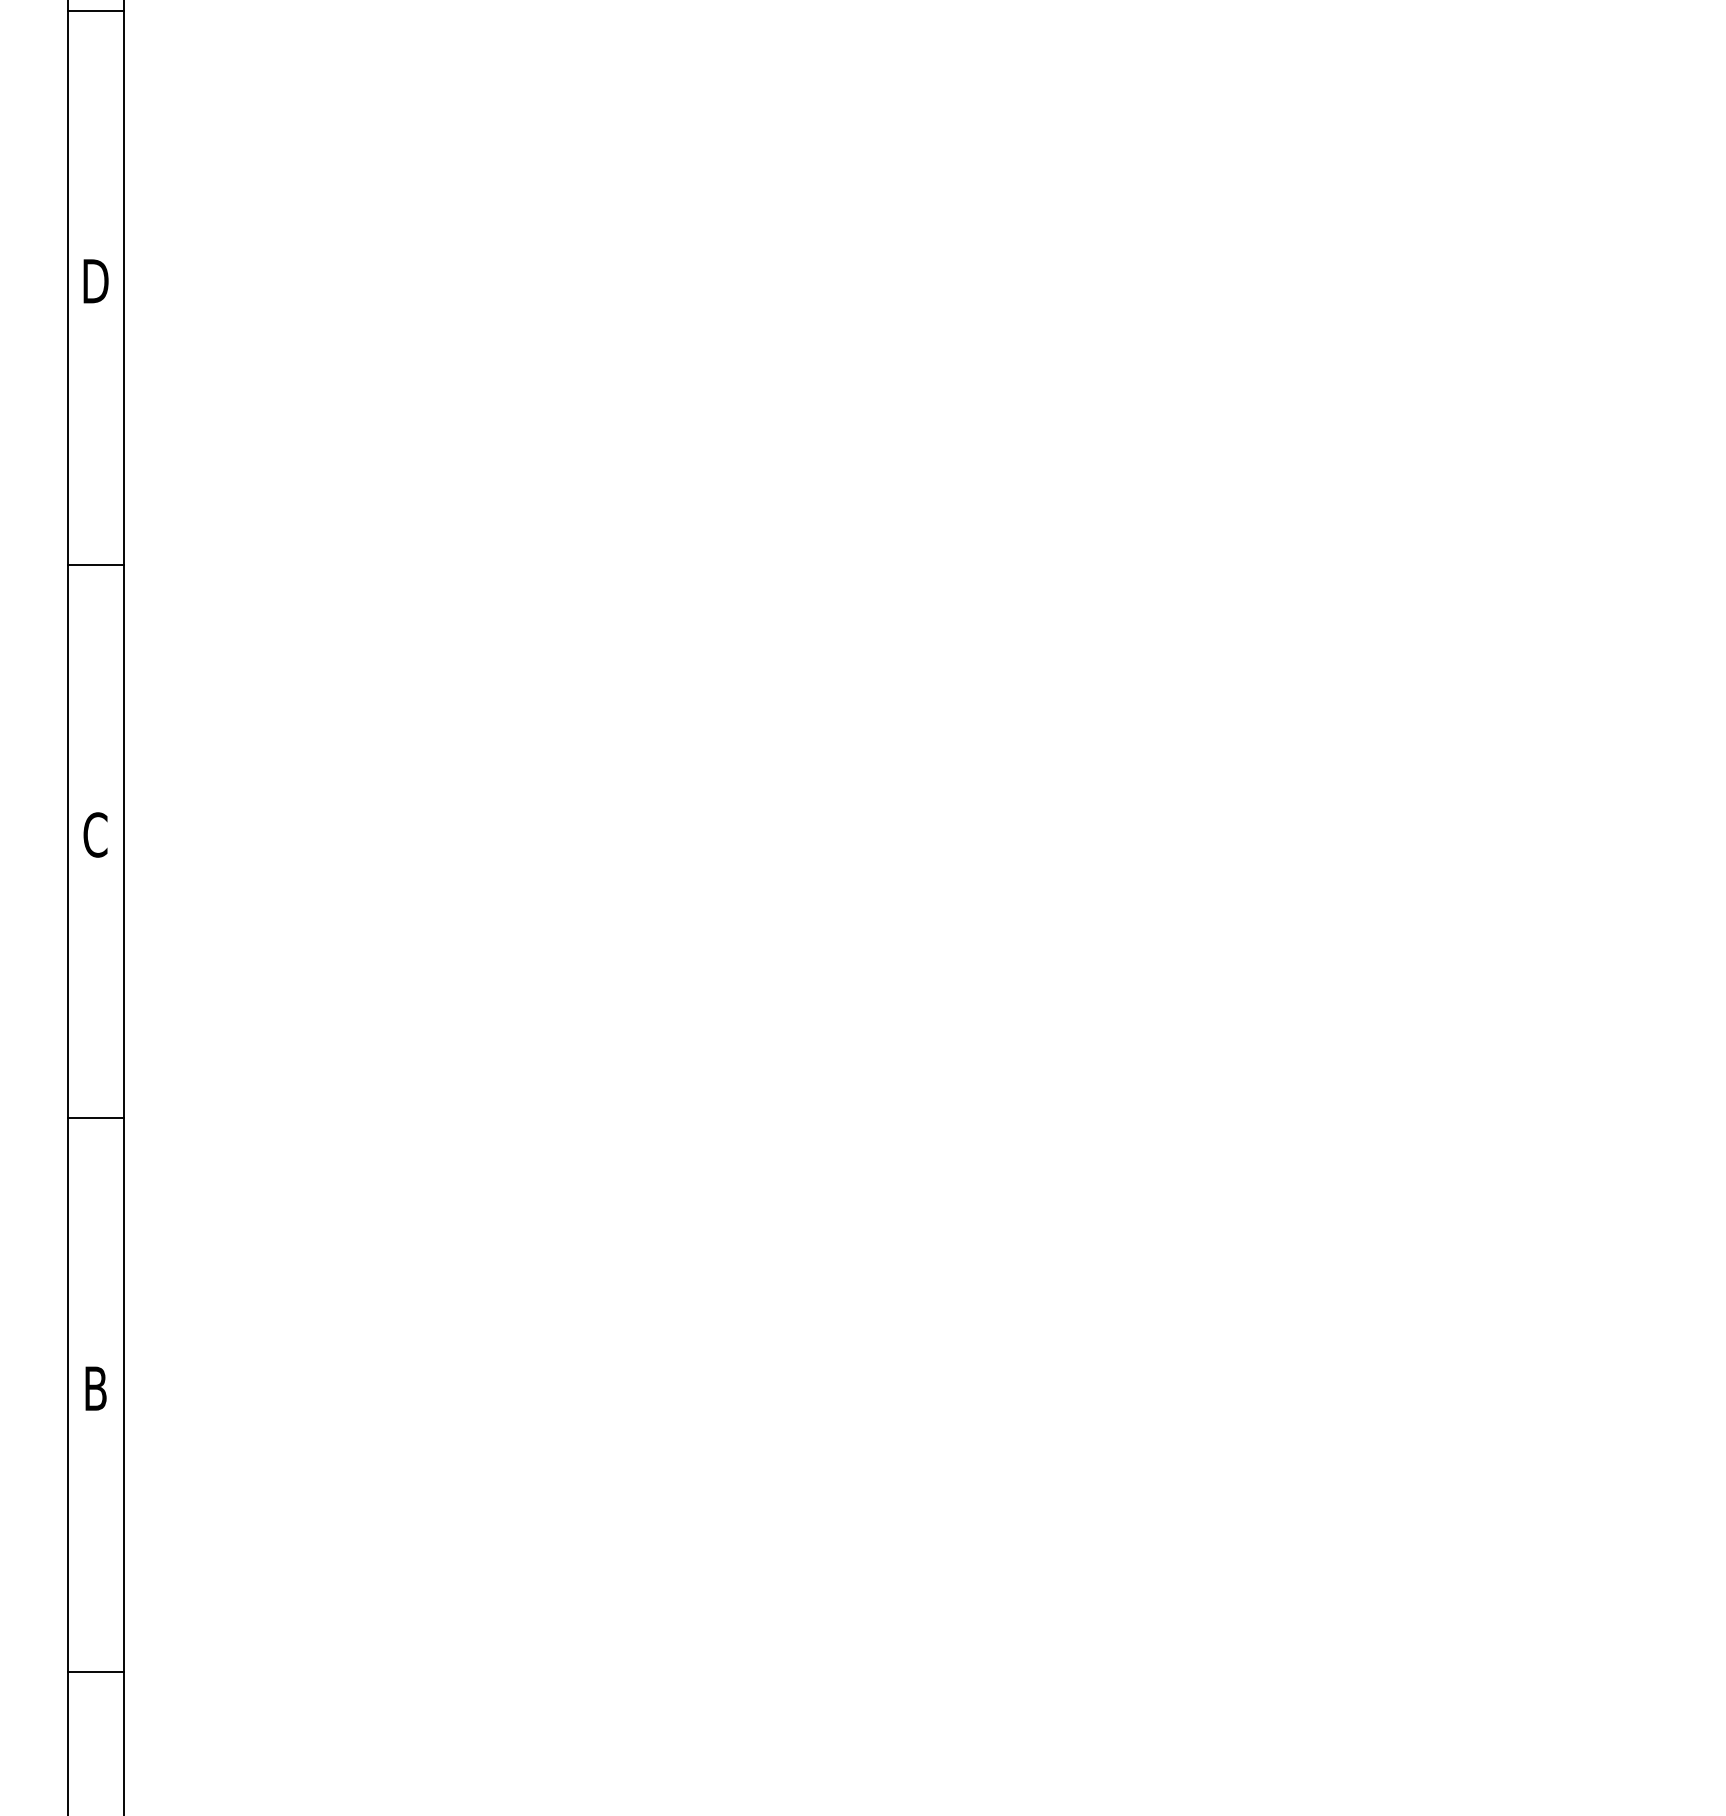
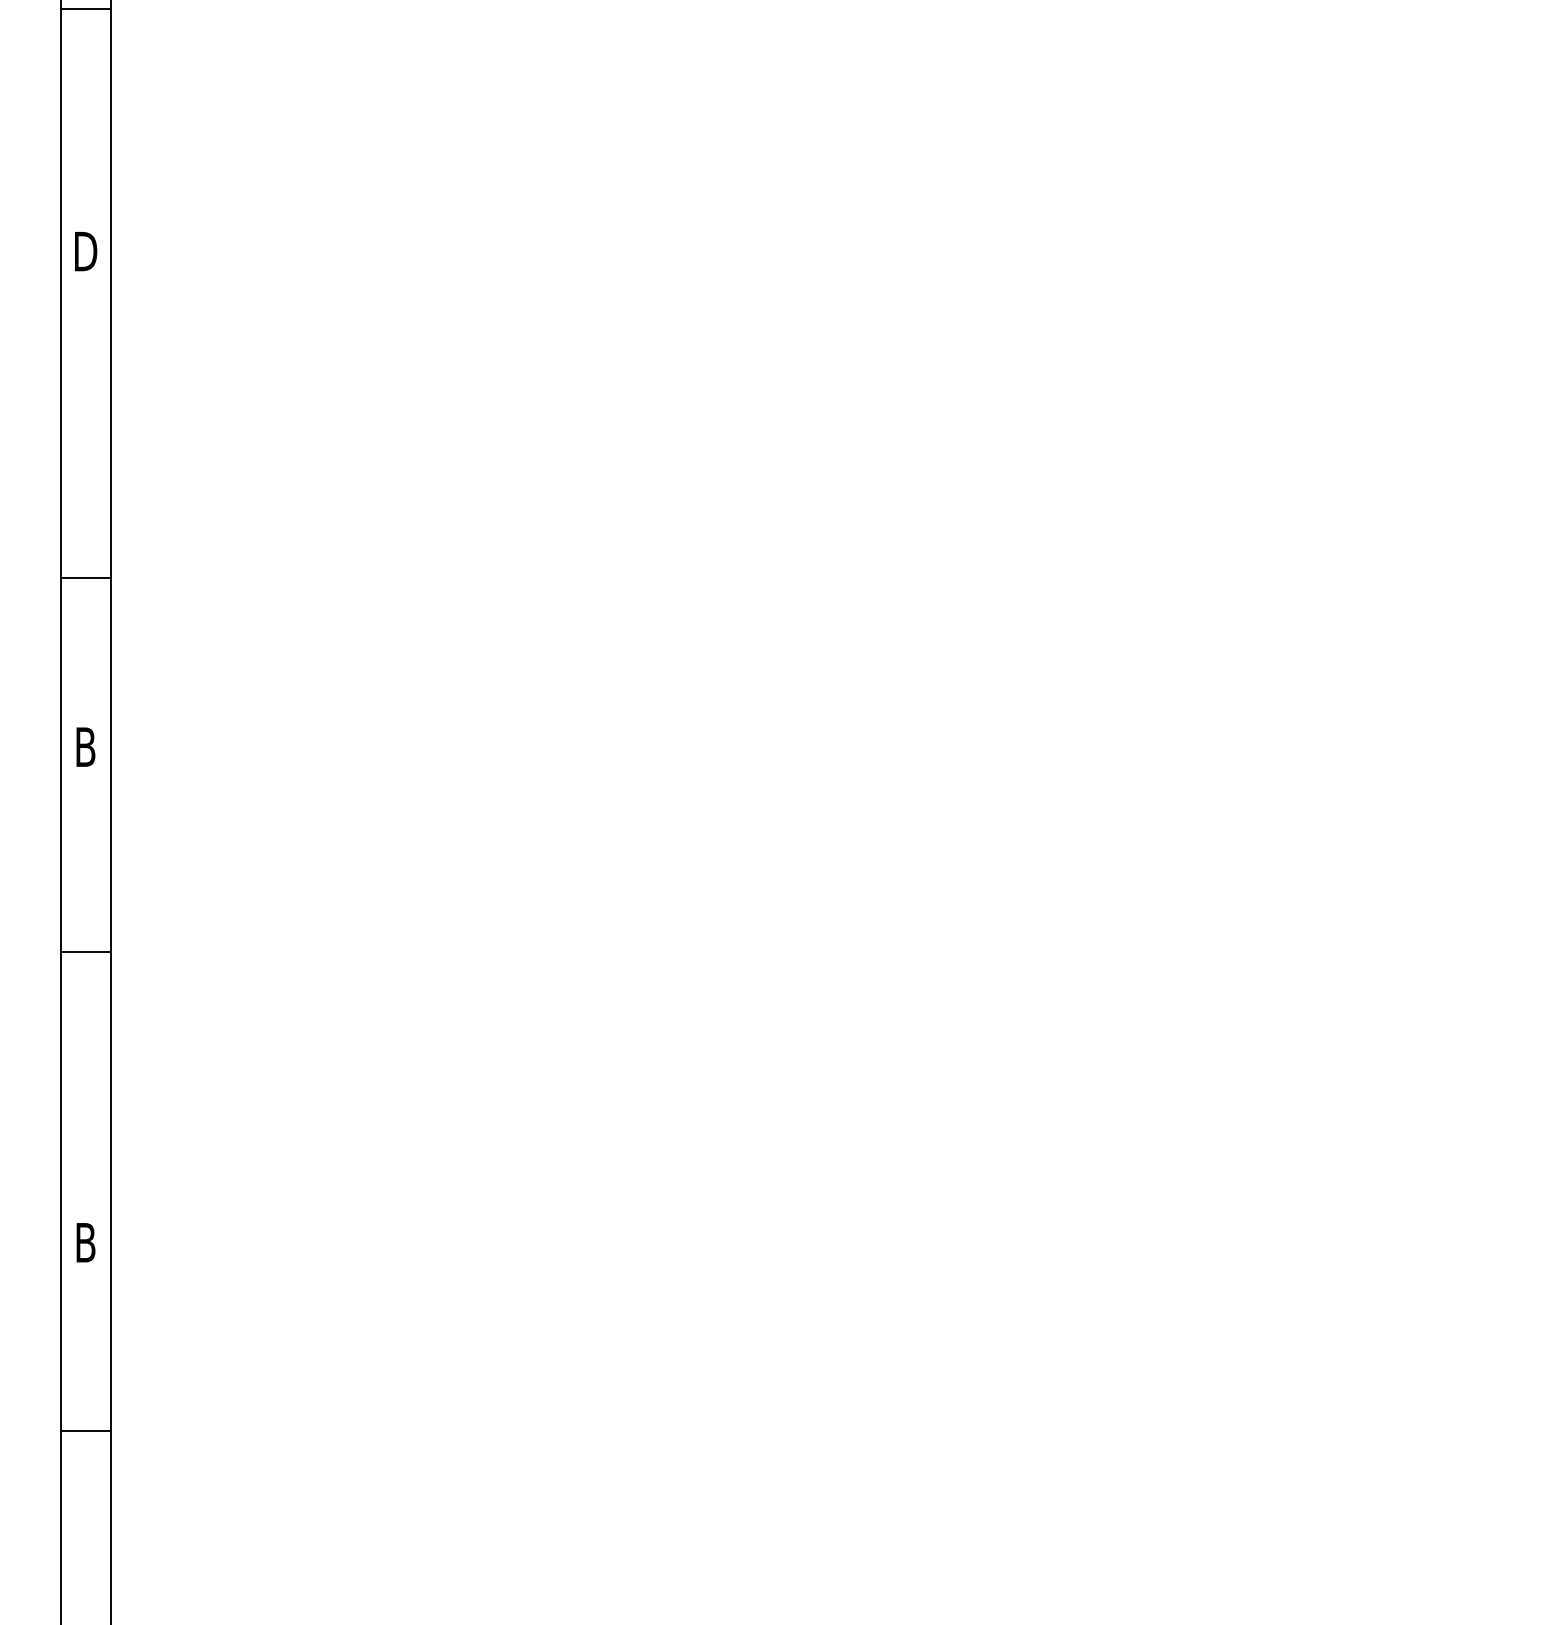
line: (95, 565) -> (85, 578), moved
text: (95, 834) -> (85, 746), C -> B
line: (95, 1118) -> (85, 951), moved
line: (95, 1672) -> (85, 1431), moved

